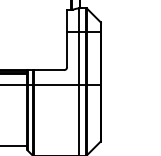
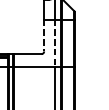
line: (67, 49) -> (44, 35), solid -> dashed
line: (78, 58) -> (54, 43), solid -> dashed

